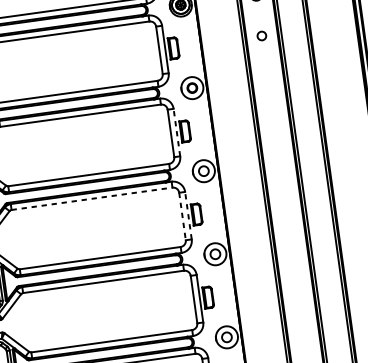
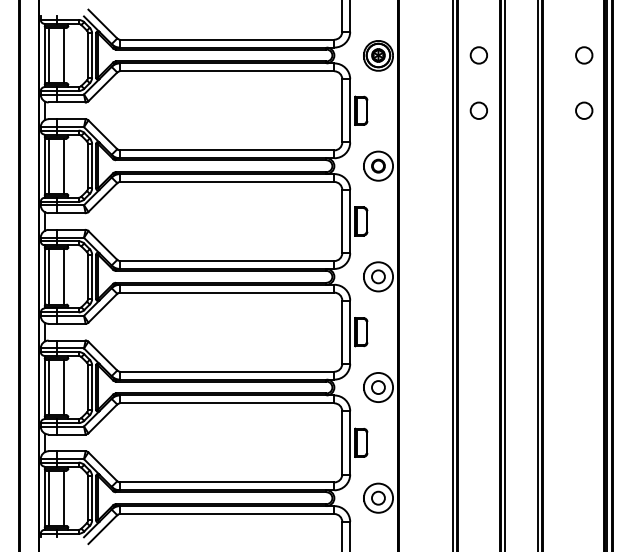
circle: (341, 24) -> (584, 110), added
circle: (261, 35) -> (478, 110), size x1.43
line: (177, 132) -> (350, 221), dashed -> solid
line: (92, 198) -> (227, 292), dashed -> solid
line: (188, 215) -> (350, 332), dashed -> solid
line: (182, 216) -> (342, 332), dashed -> solid

